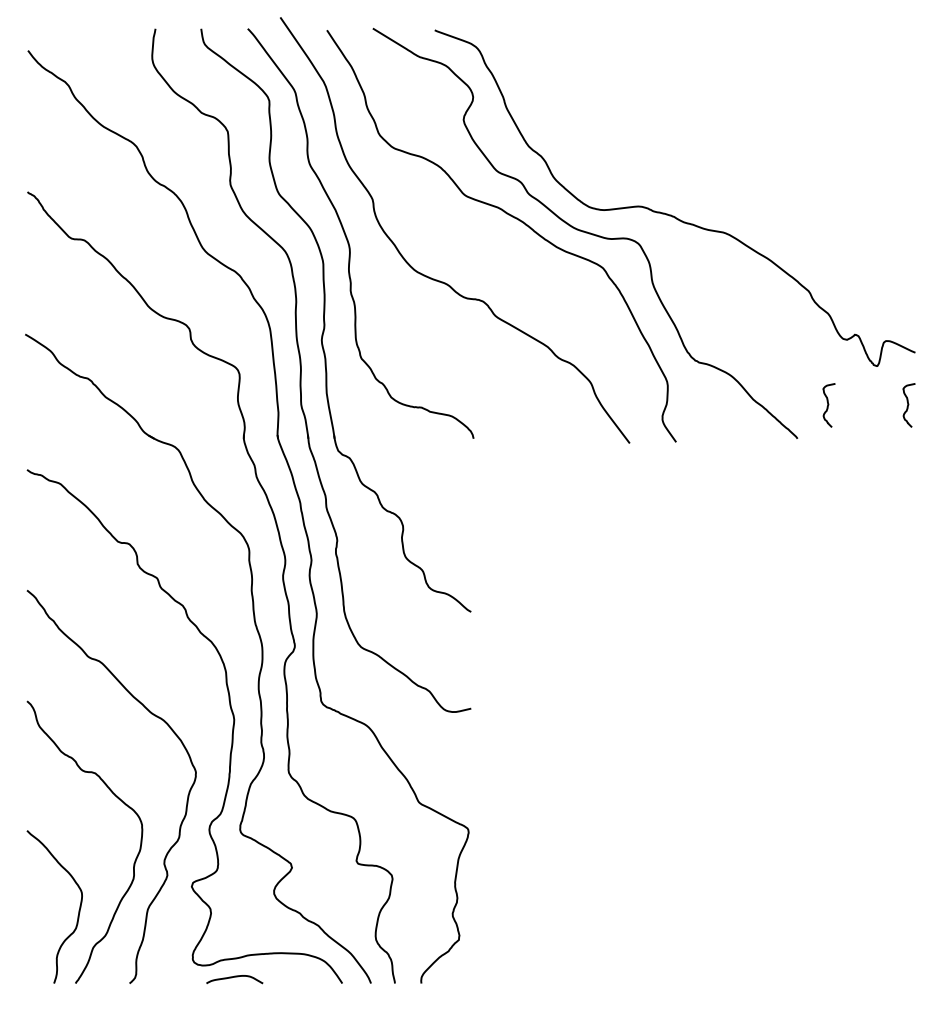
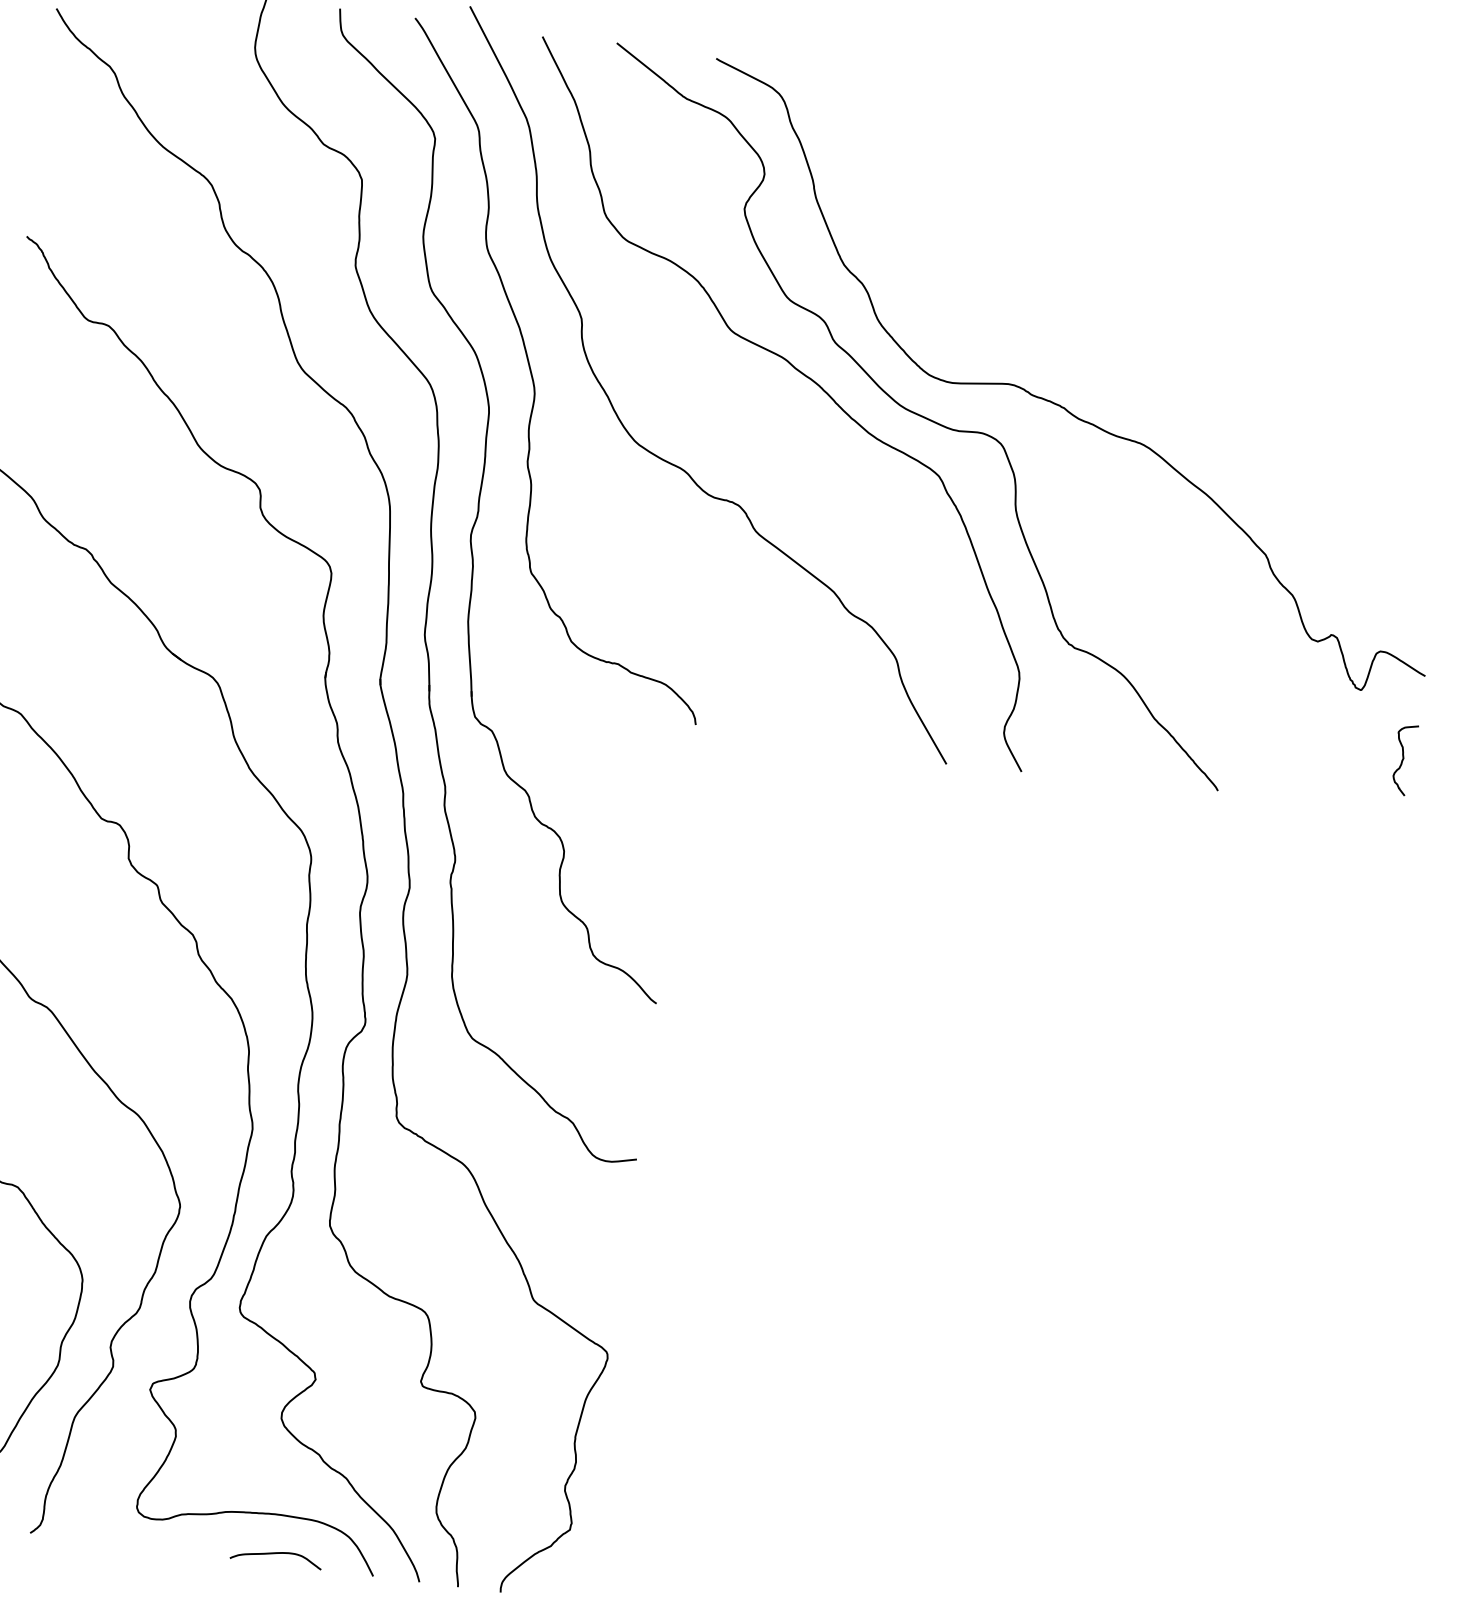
curve: (828, 405) -> (1274, 743), removed
curve: (234, 977) -> (276, 1554), moved

